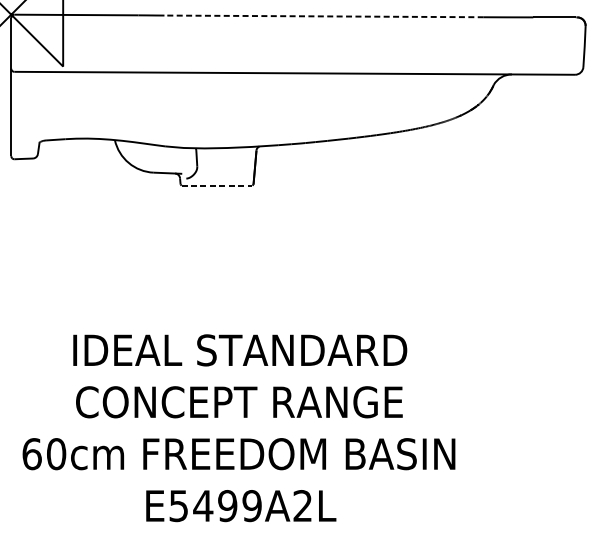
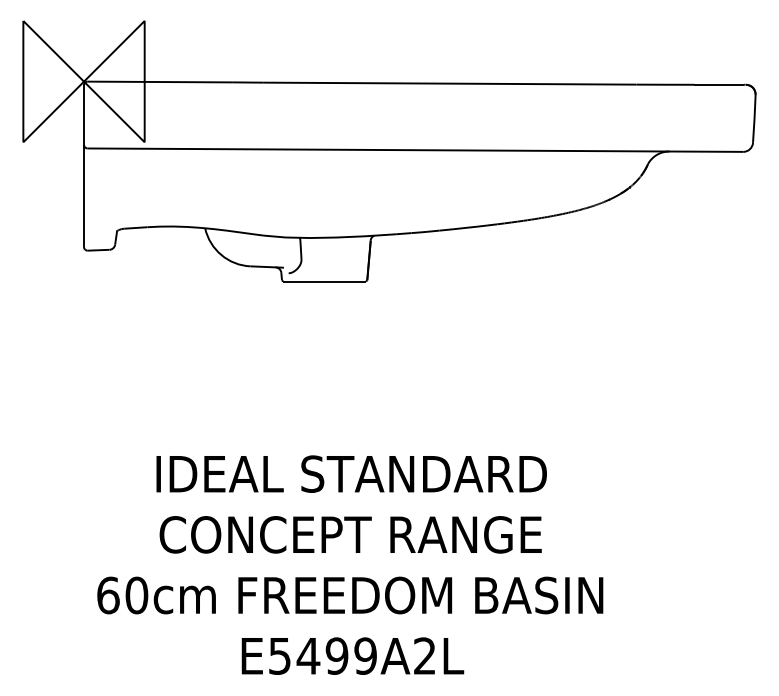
line: (323, 16) -> (449, 83), dashed -> solid
line: (217, 185) -> (325, 281), dashed -> solid

